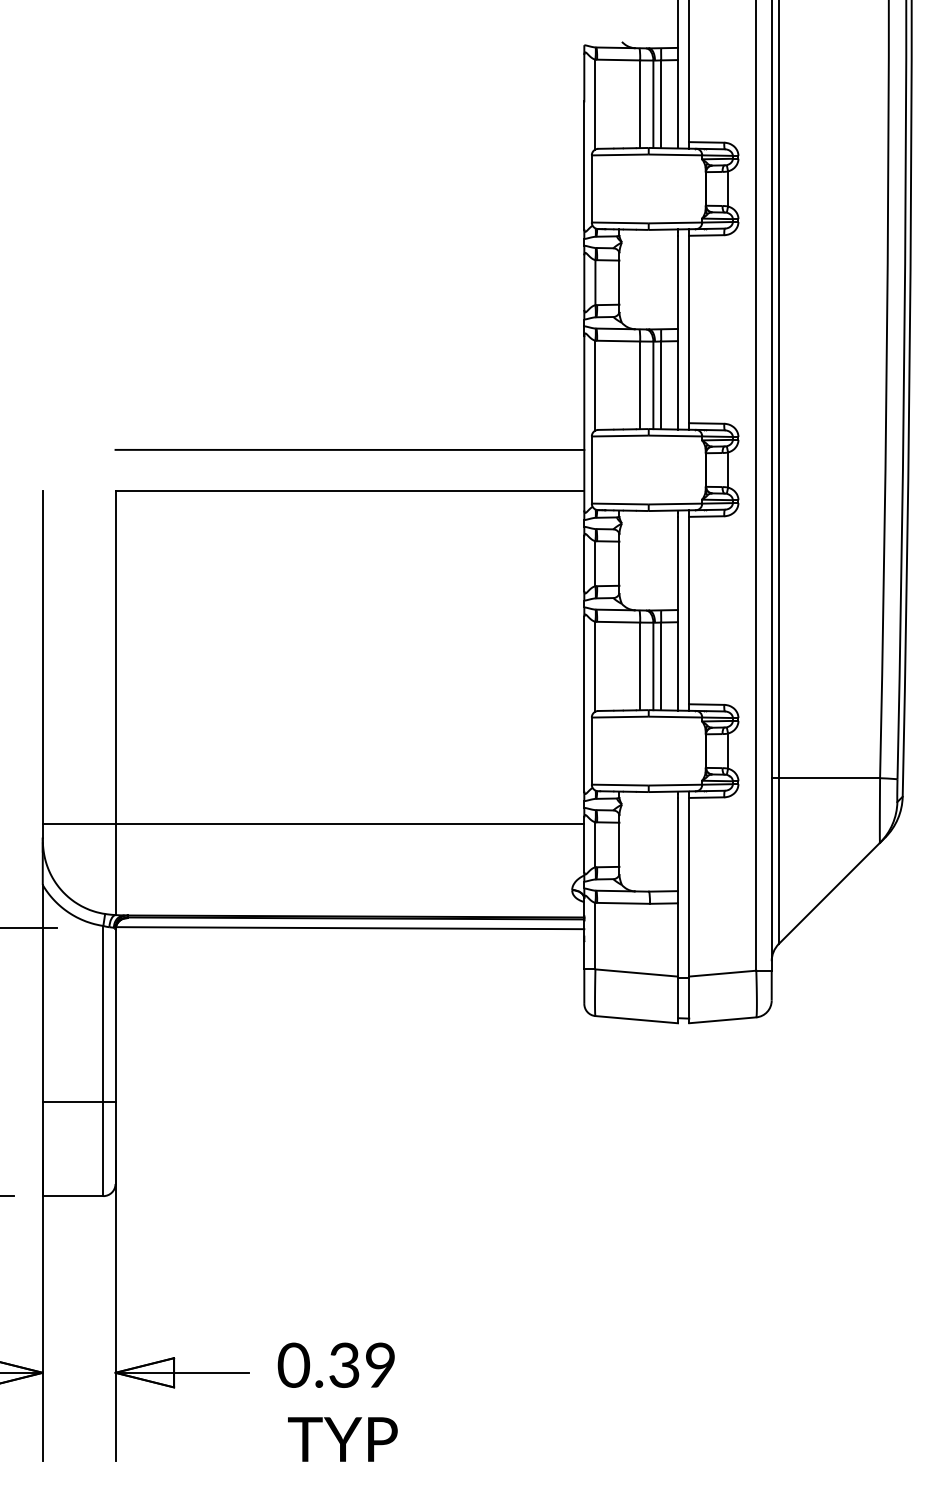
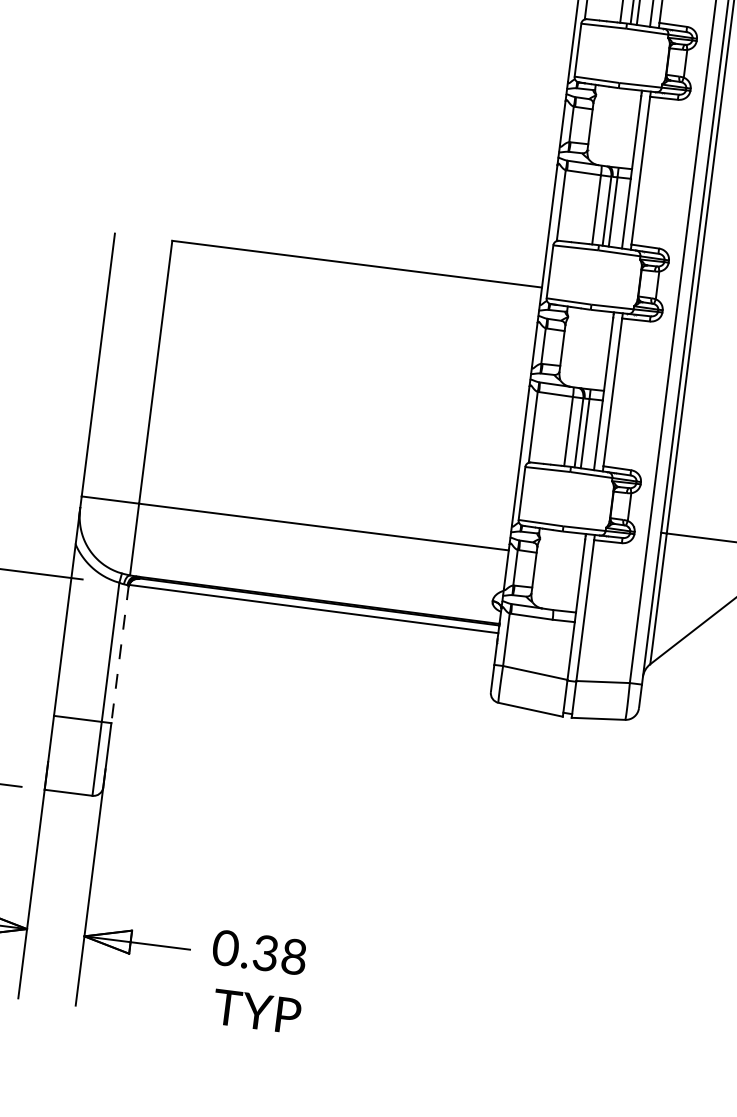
line: (349, 449) -> (360, 231), removed
line: (115, 1015) -> (120, 654), solid -> dashed
text: (380, 1365) -> (294, 956), 0.39 -> 0.38

